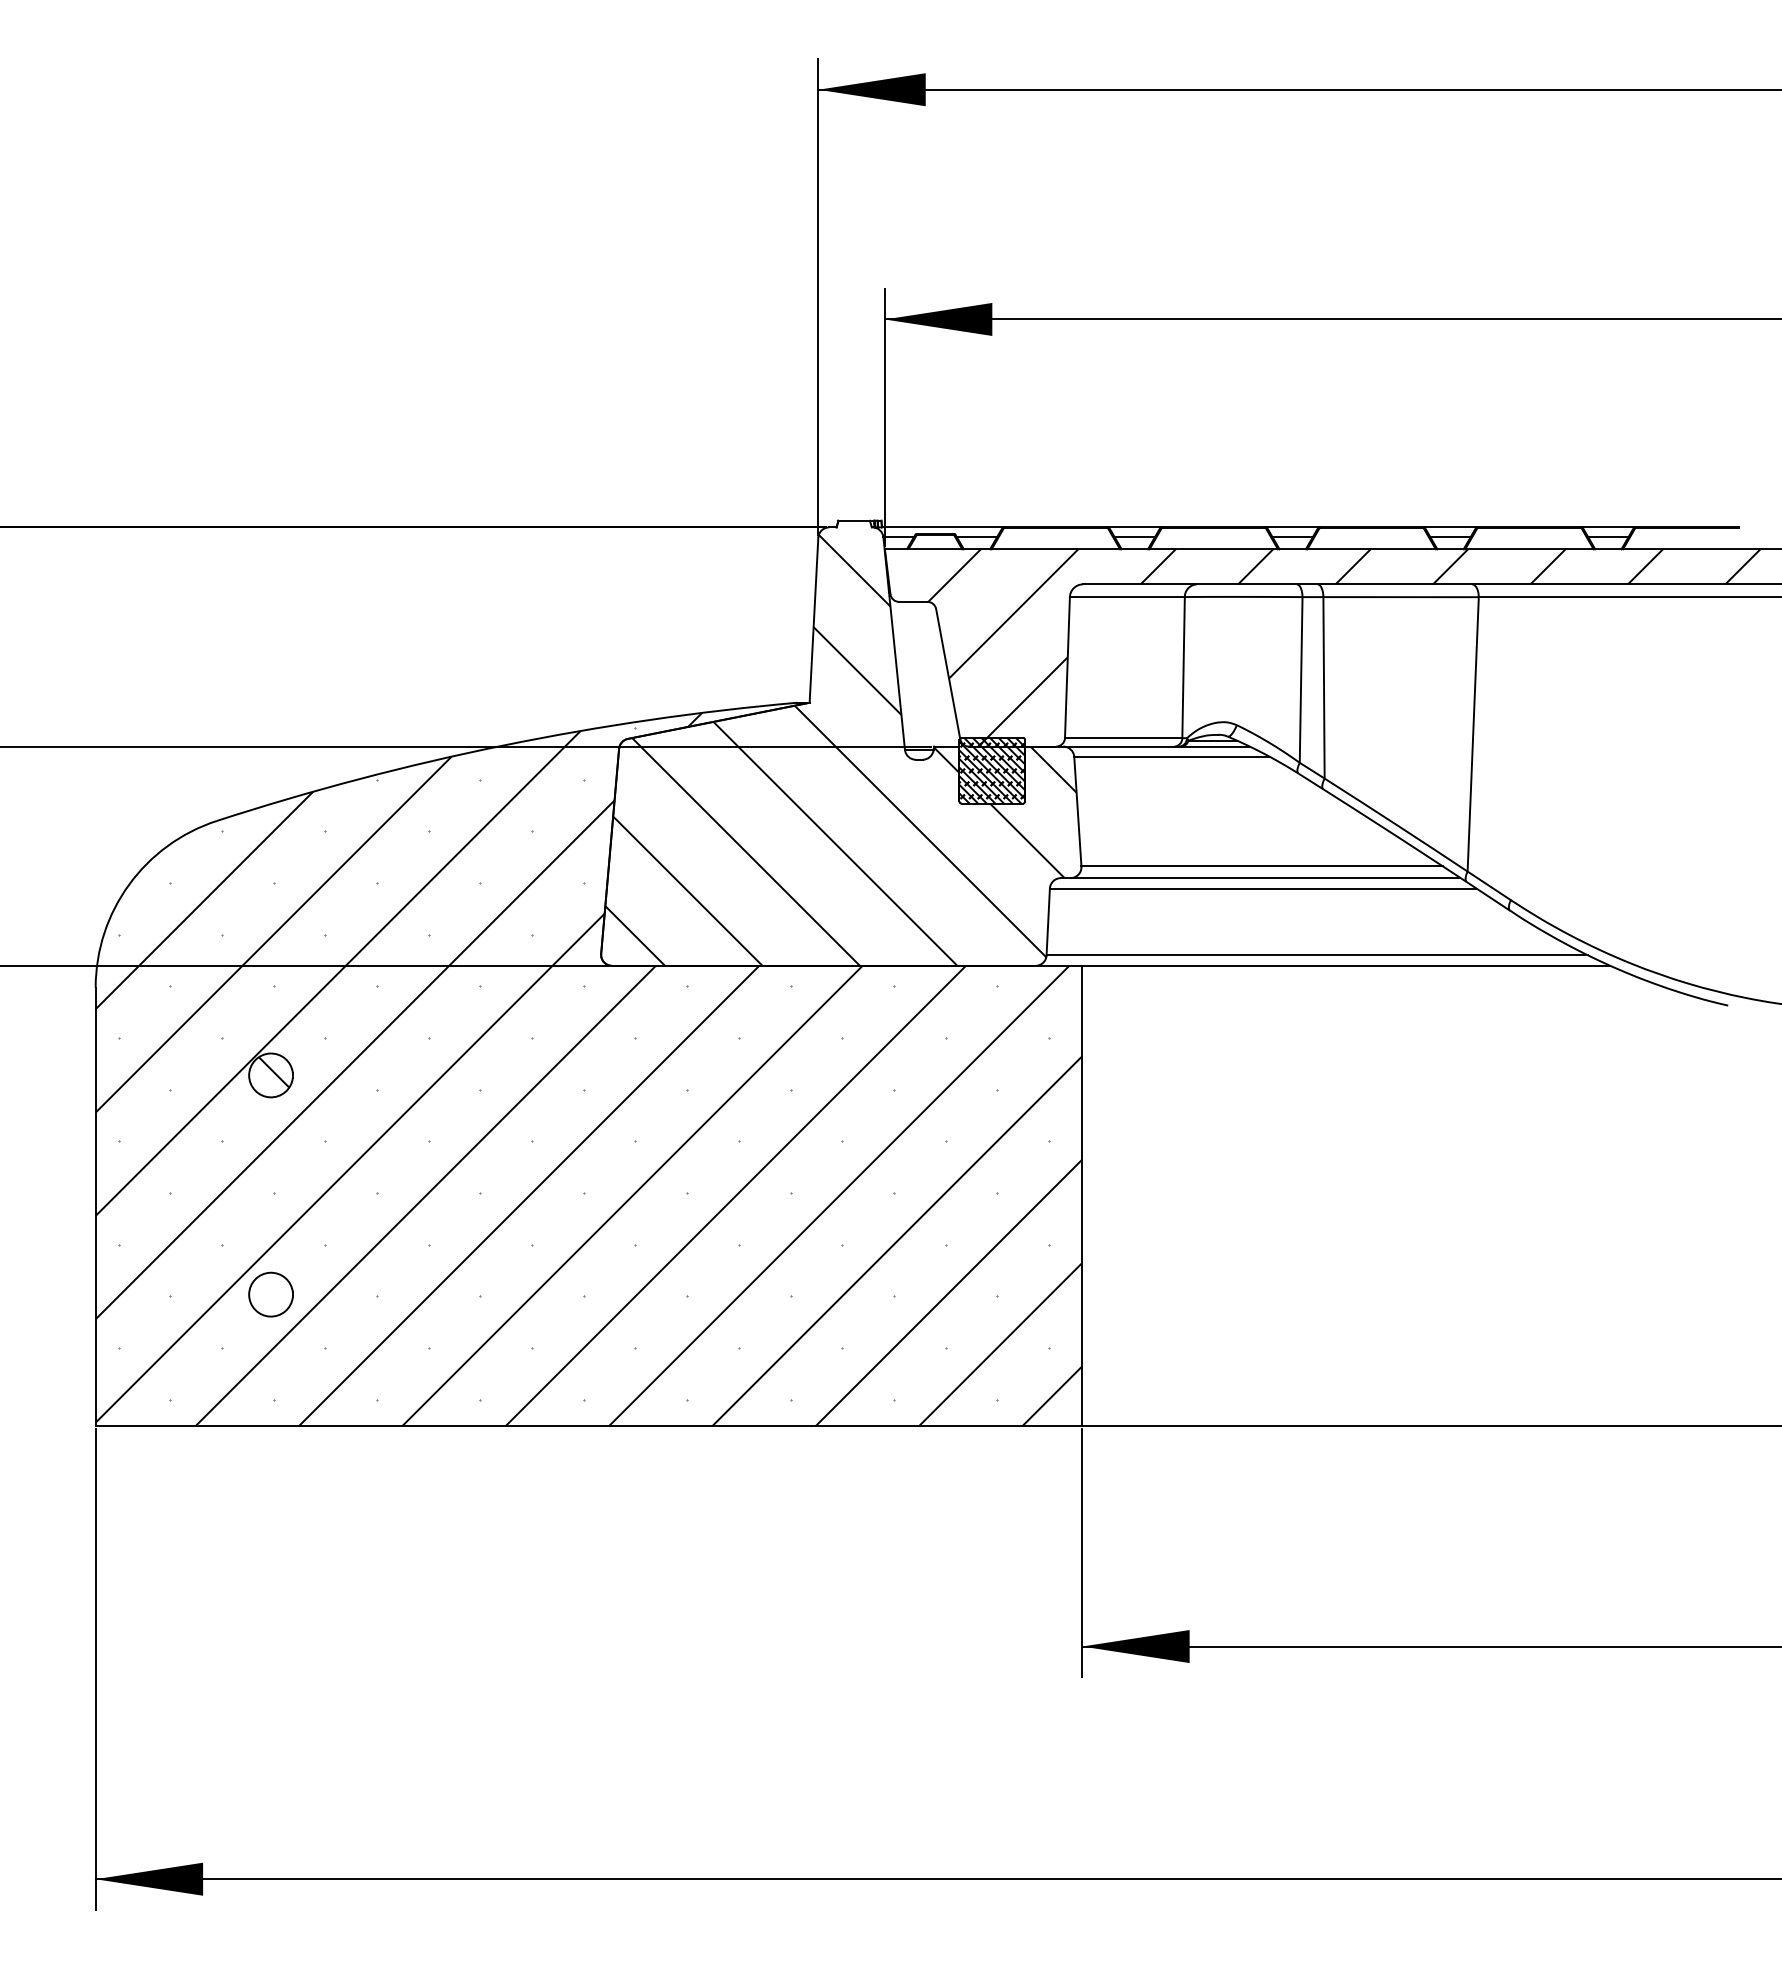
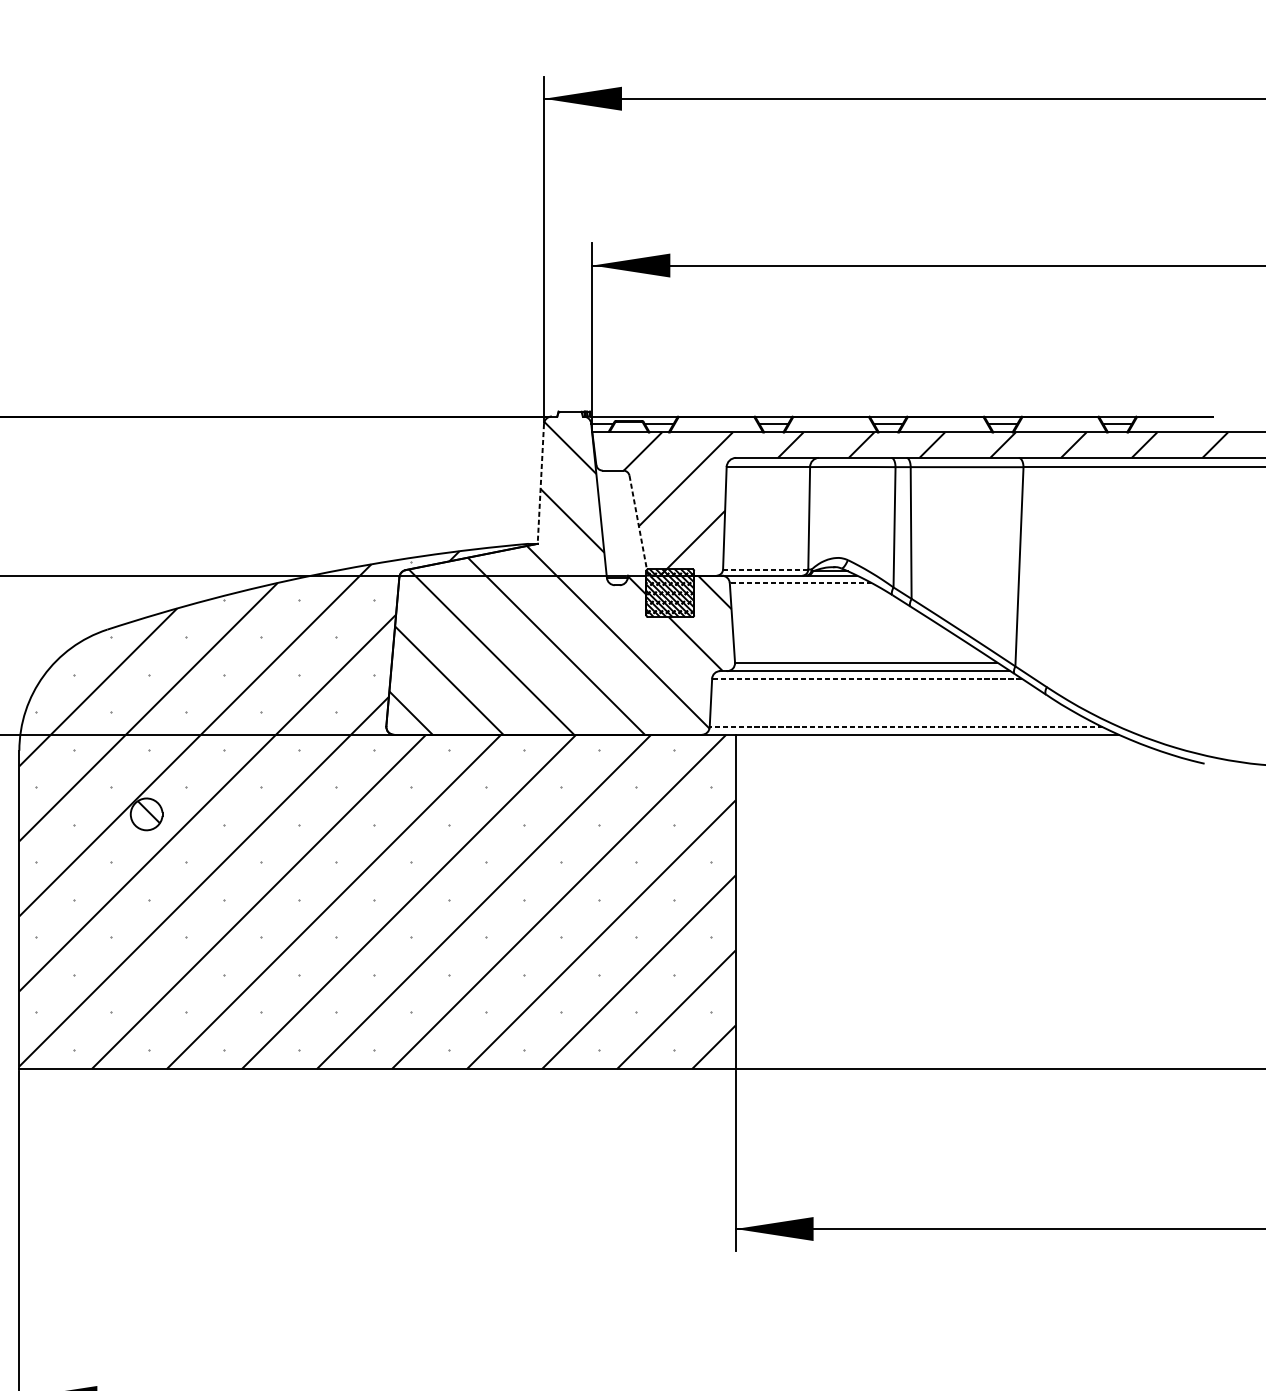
line: (813, 620) -> (540, 484), solid -> dashed
line: (948, 674) -> (638, 523), solid -> dashed
line: (1123, 738) -> (765, 569), solid -> dashed
line: (1171, 756) -> (800, 582), solid -> dashed
line: (1262, 888) -> (866, 678), solid -> dashed
line: (1317, 955) -> (906, 727), solid -> dashed
part: (270, 1294) -> (146, 973), removed

